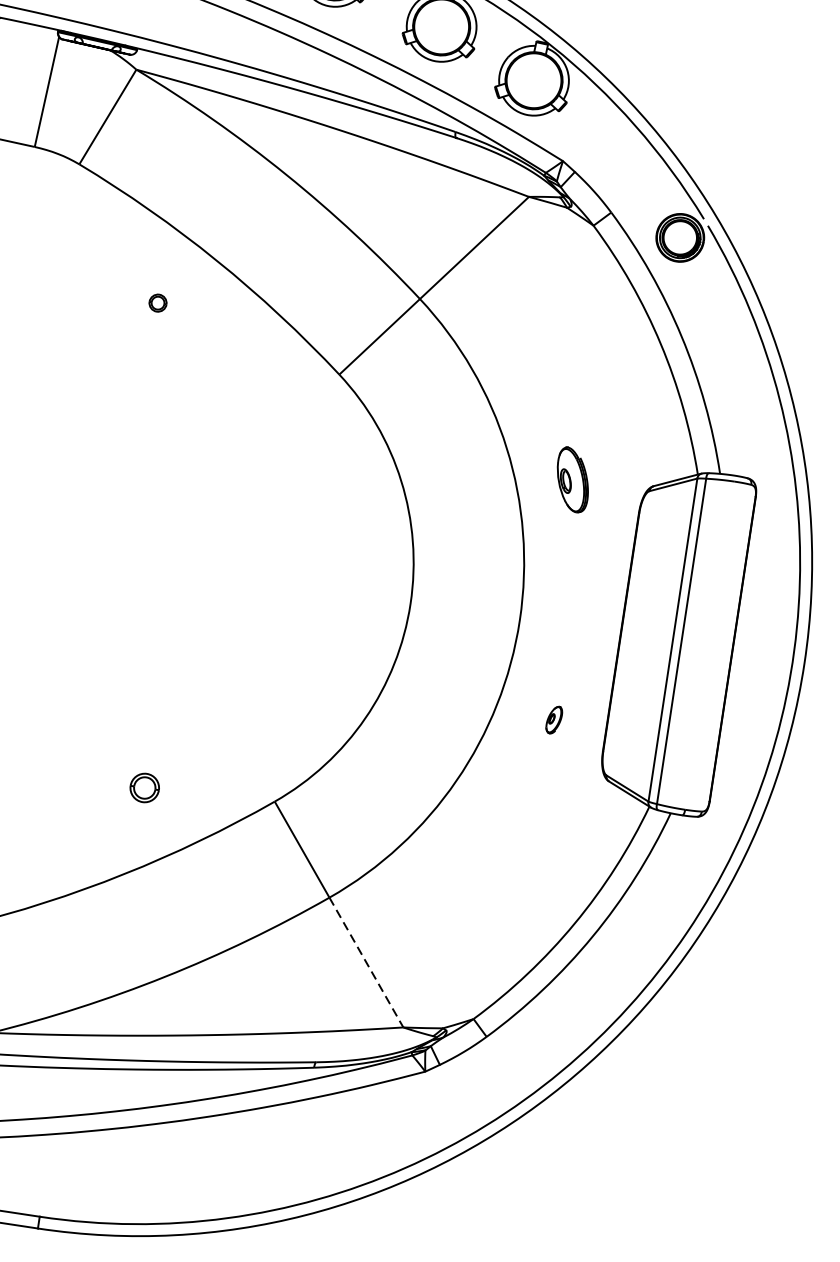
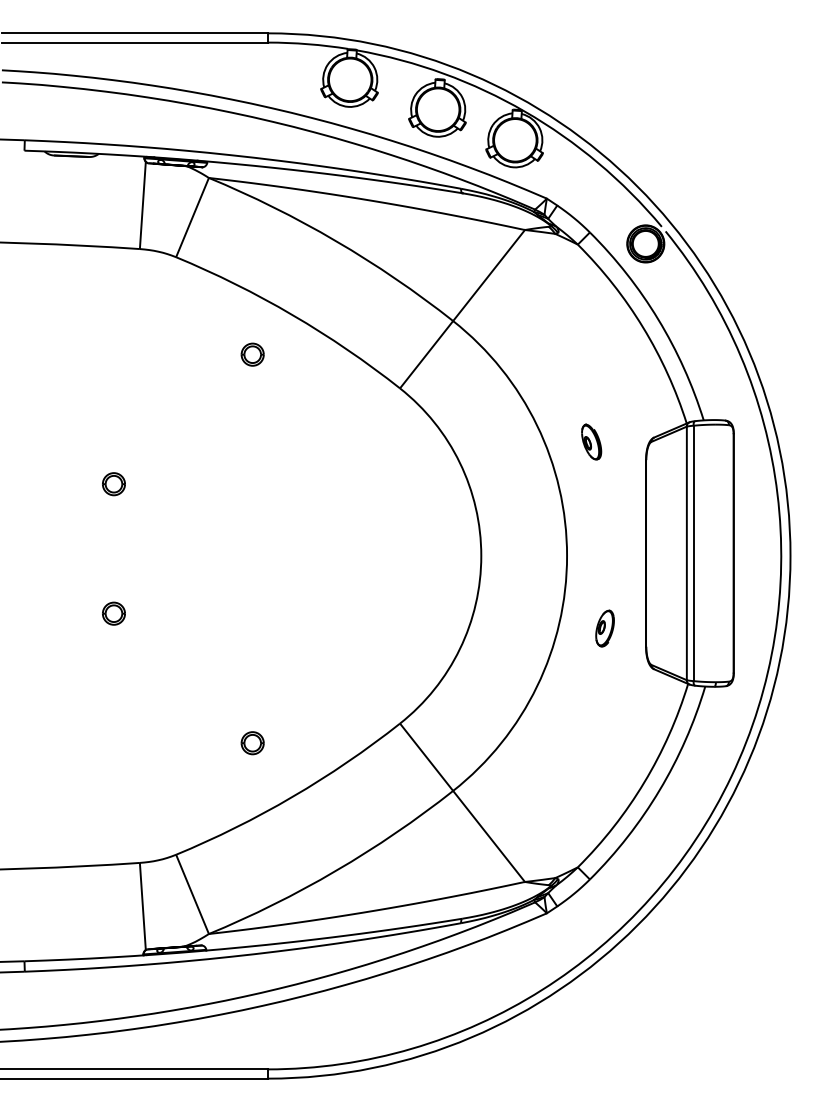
part: (157, 302) -> (252, 354), size x1.67
part: (573, 479) -> (591, 441), size x0.71
part: (553, 719) -> (604, 628), size x1.67
part: (144, 788) -> (252, 743), moved
line: (366, 962) -> (489, 836), dashed -> solid

